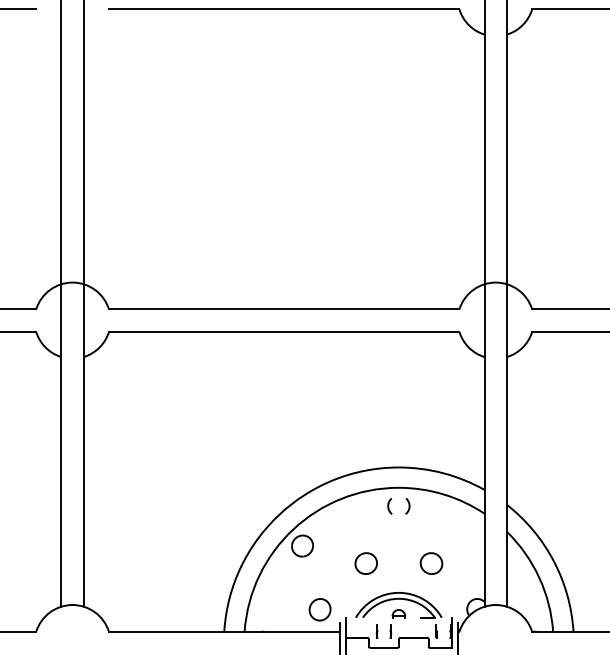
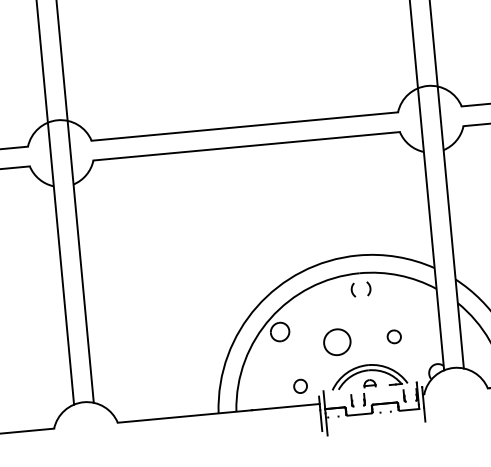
part: (365, 563) -> (336, 342), size x1.4
part: (431, 563) -> (394, 336), size x0.7
part: (319, 609) -> (300, 386), size x0.7

